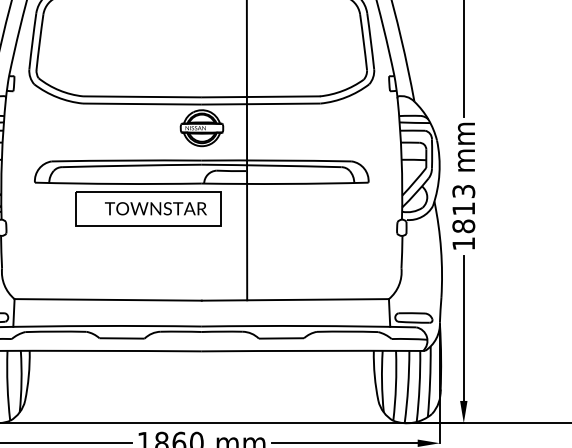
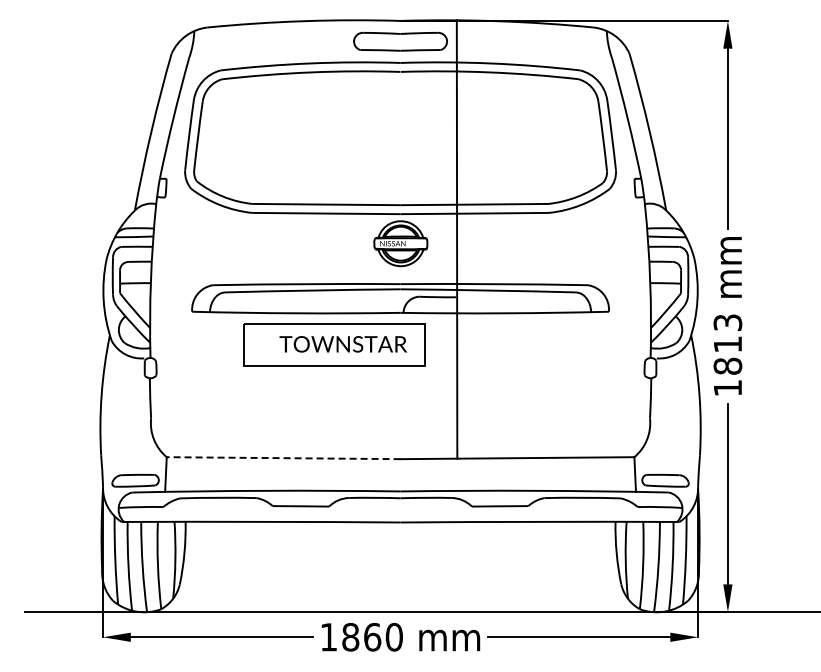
line: (108, 300) -> (283, 458), solid -> dashed

